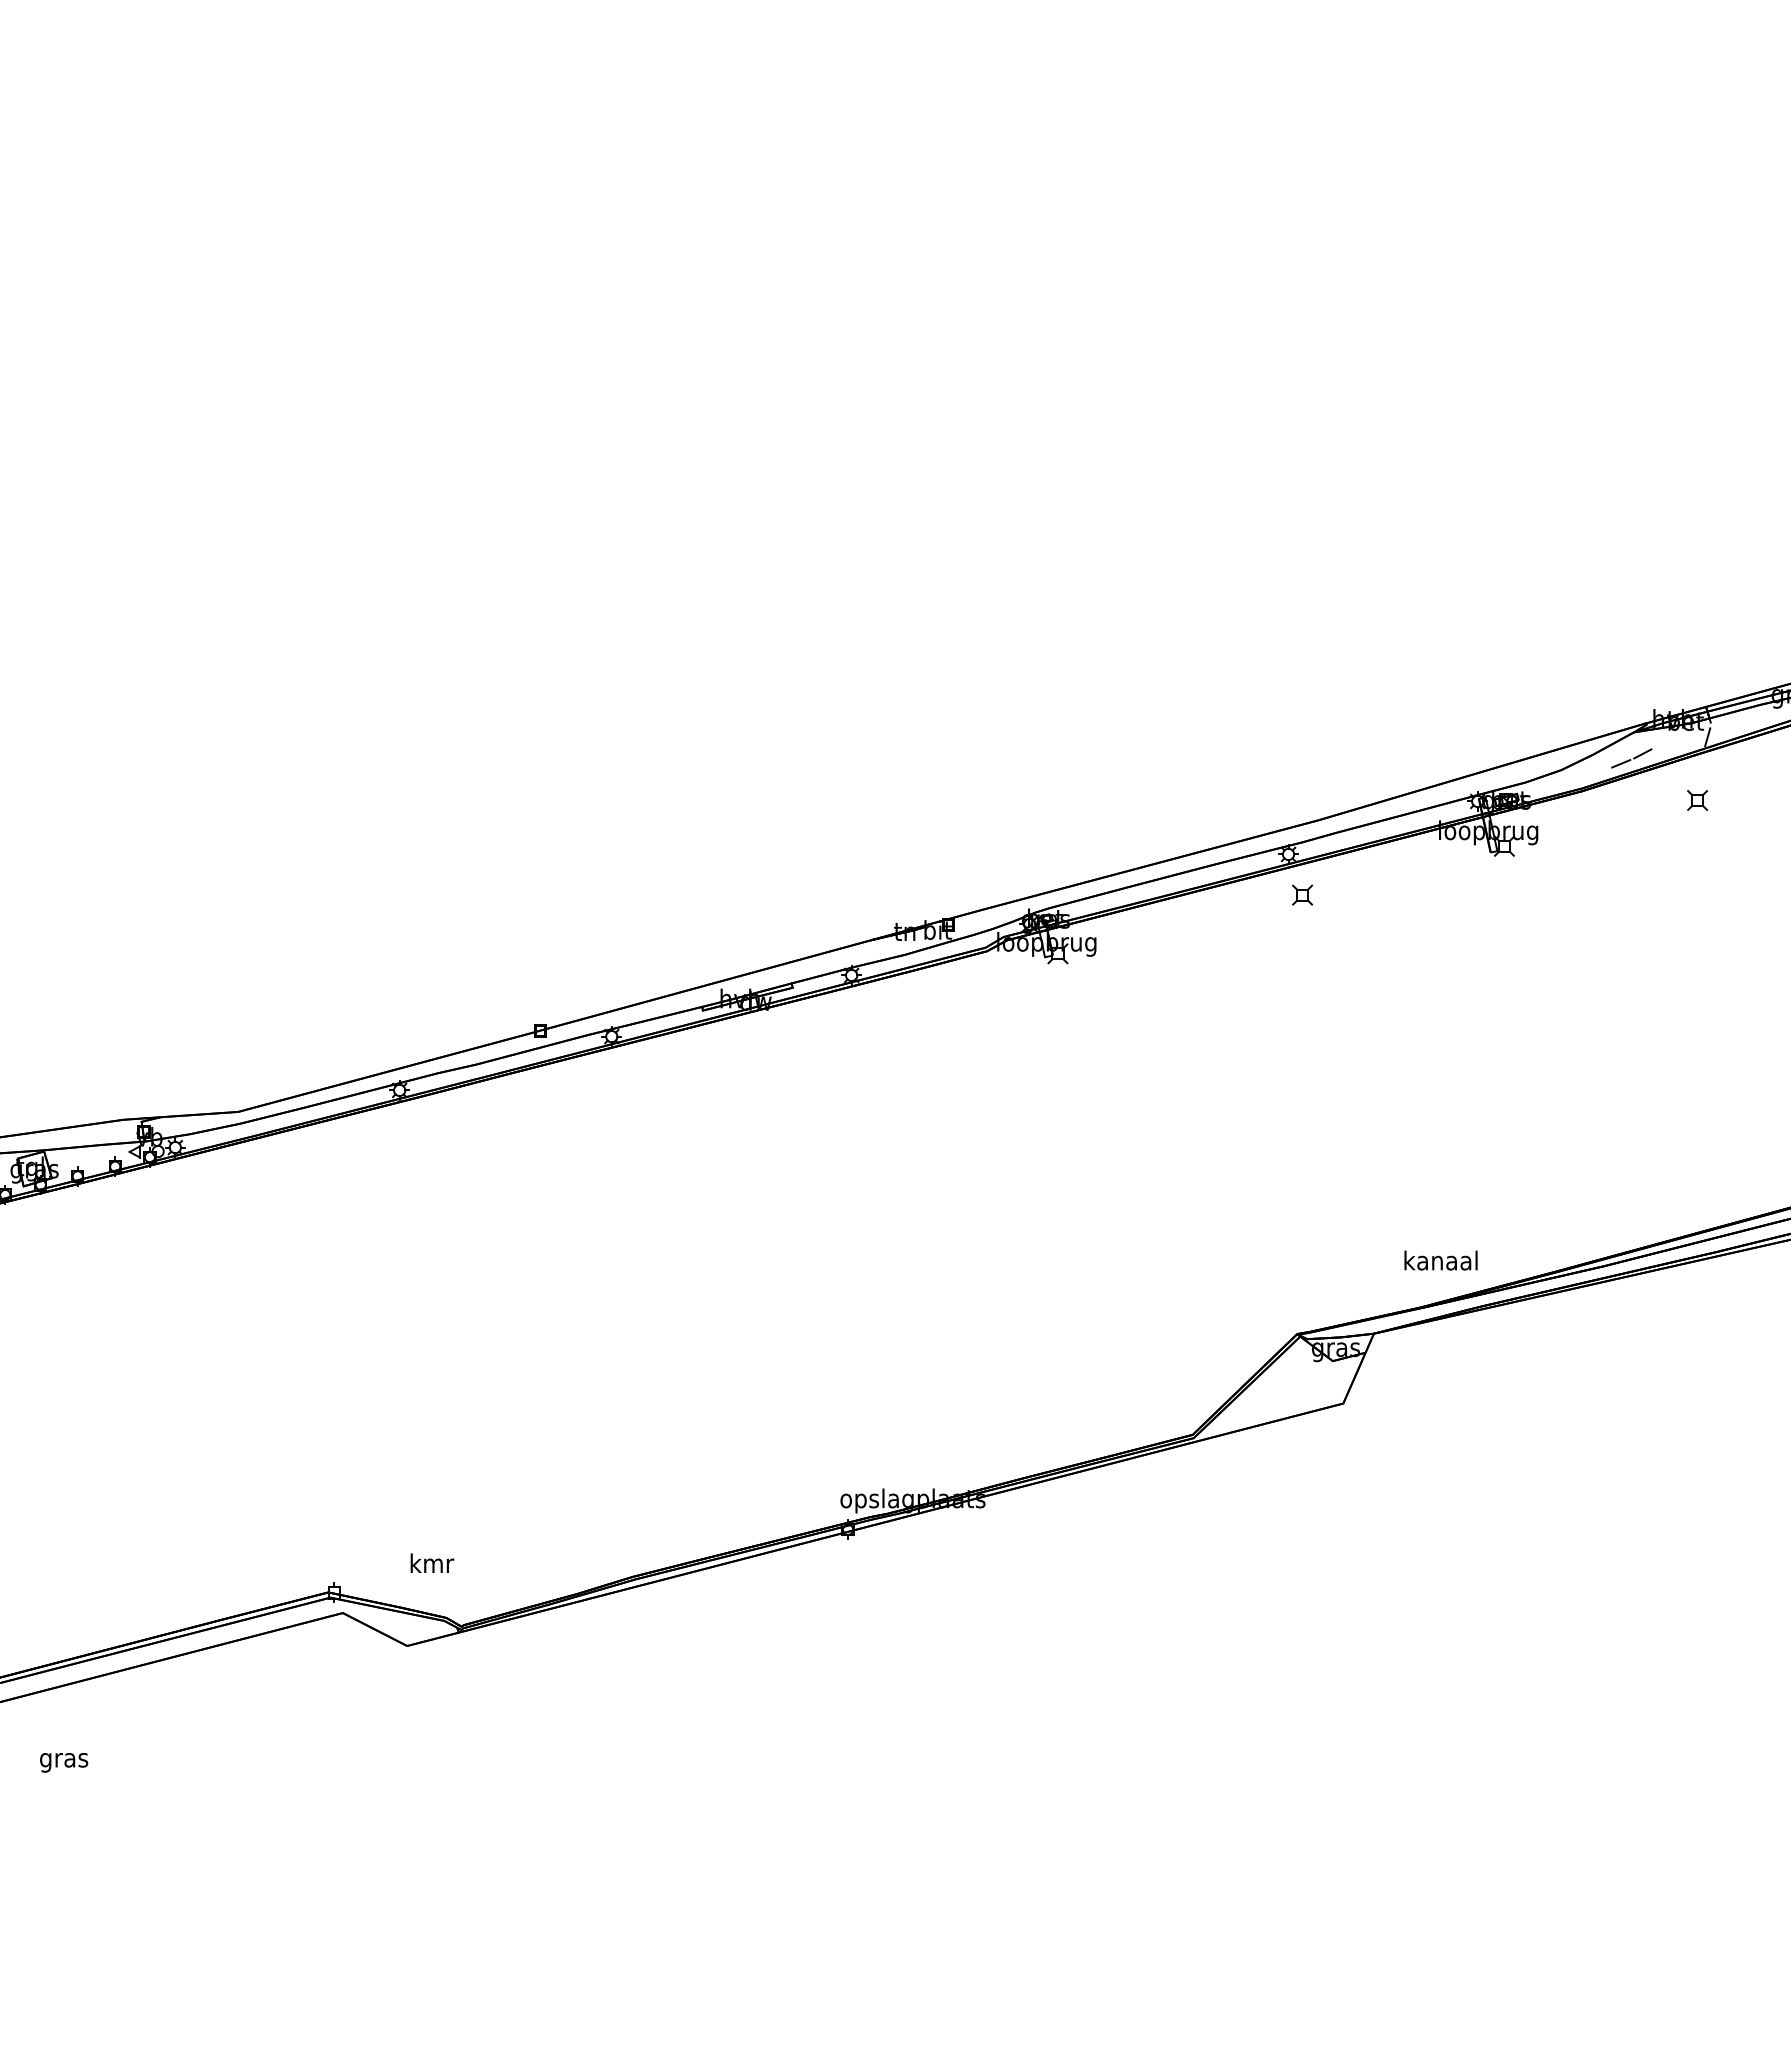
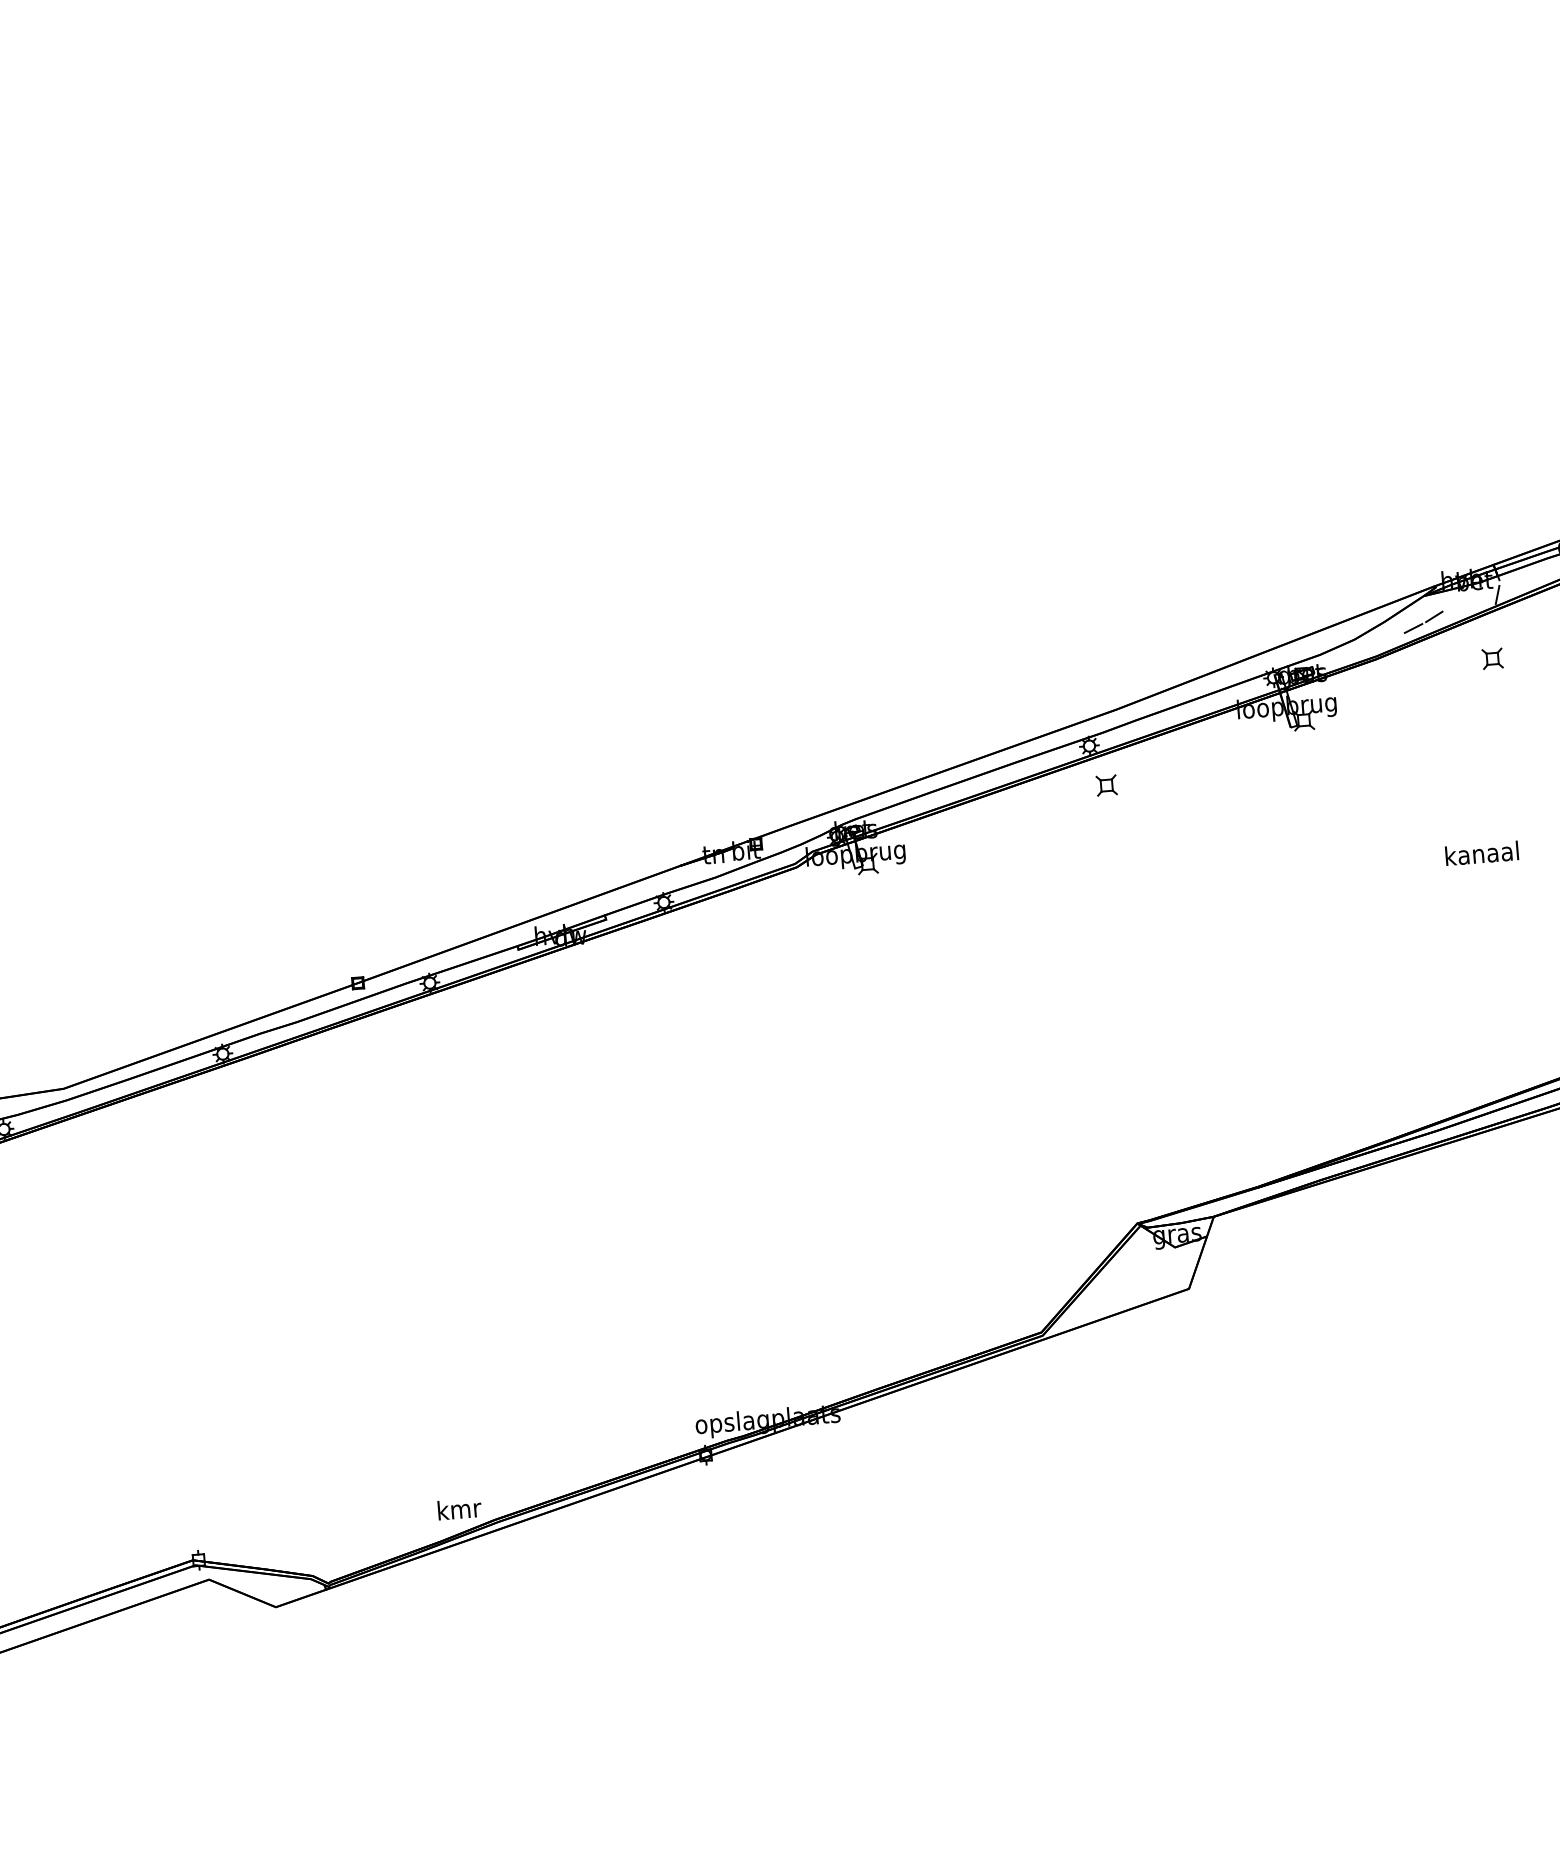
text: (1440, 1260) -> (1481, 853), moved
text: (432, 1562) -> (459, 1508), moved

